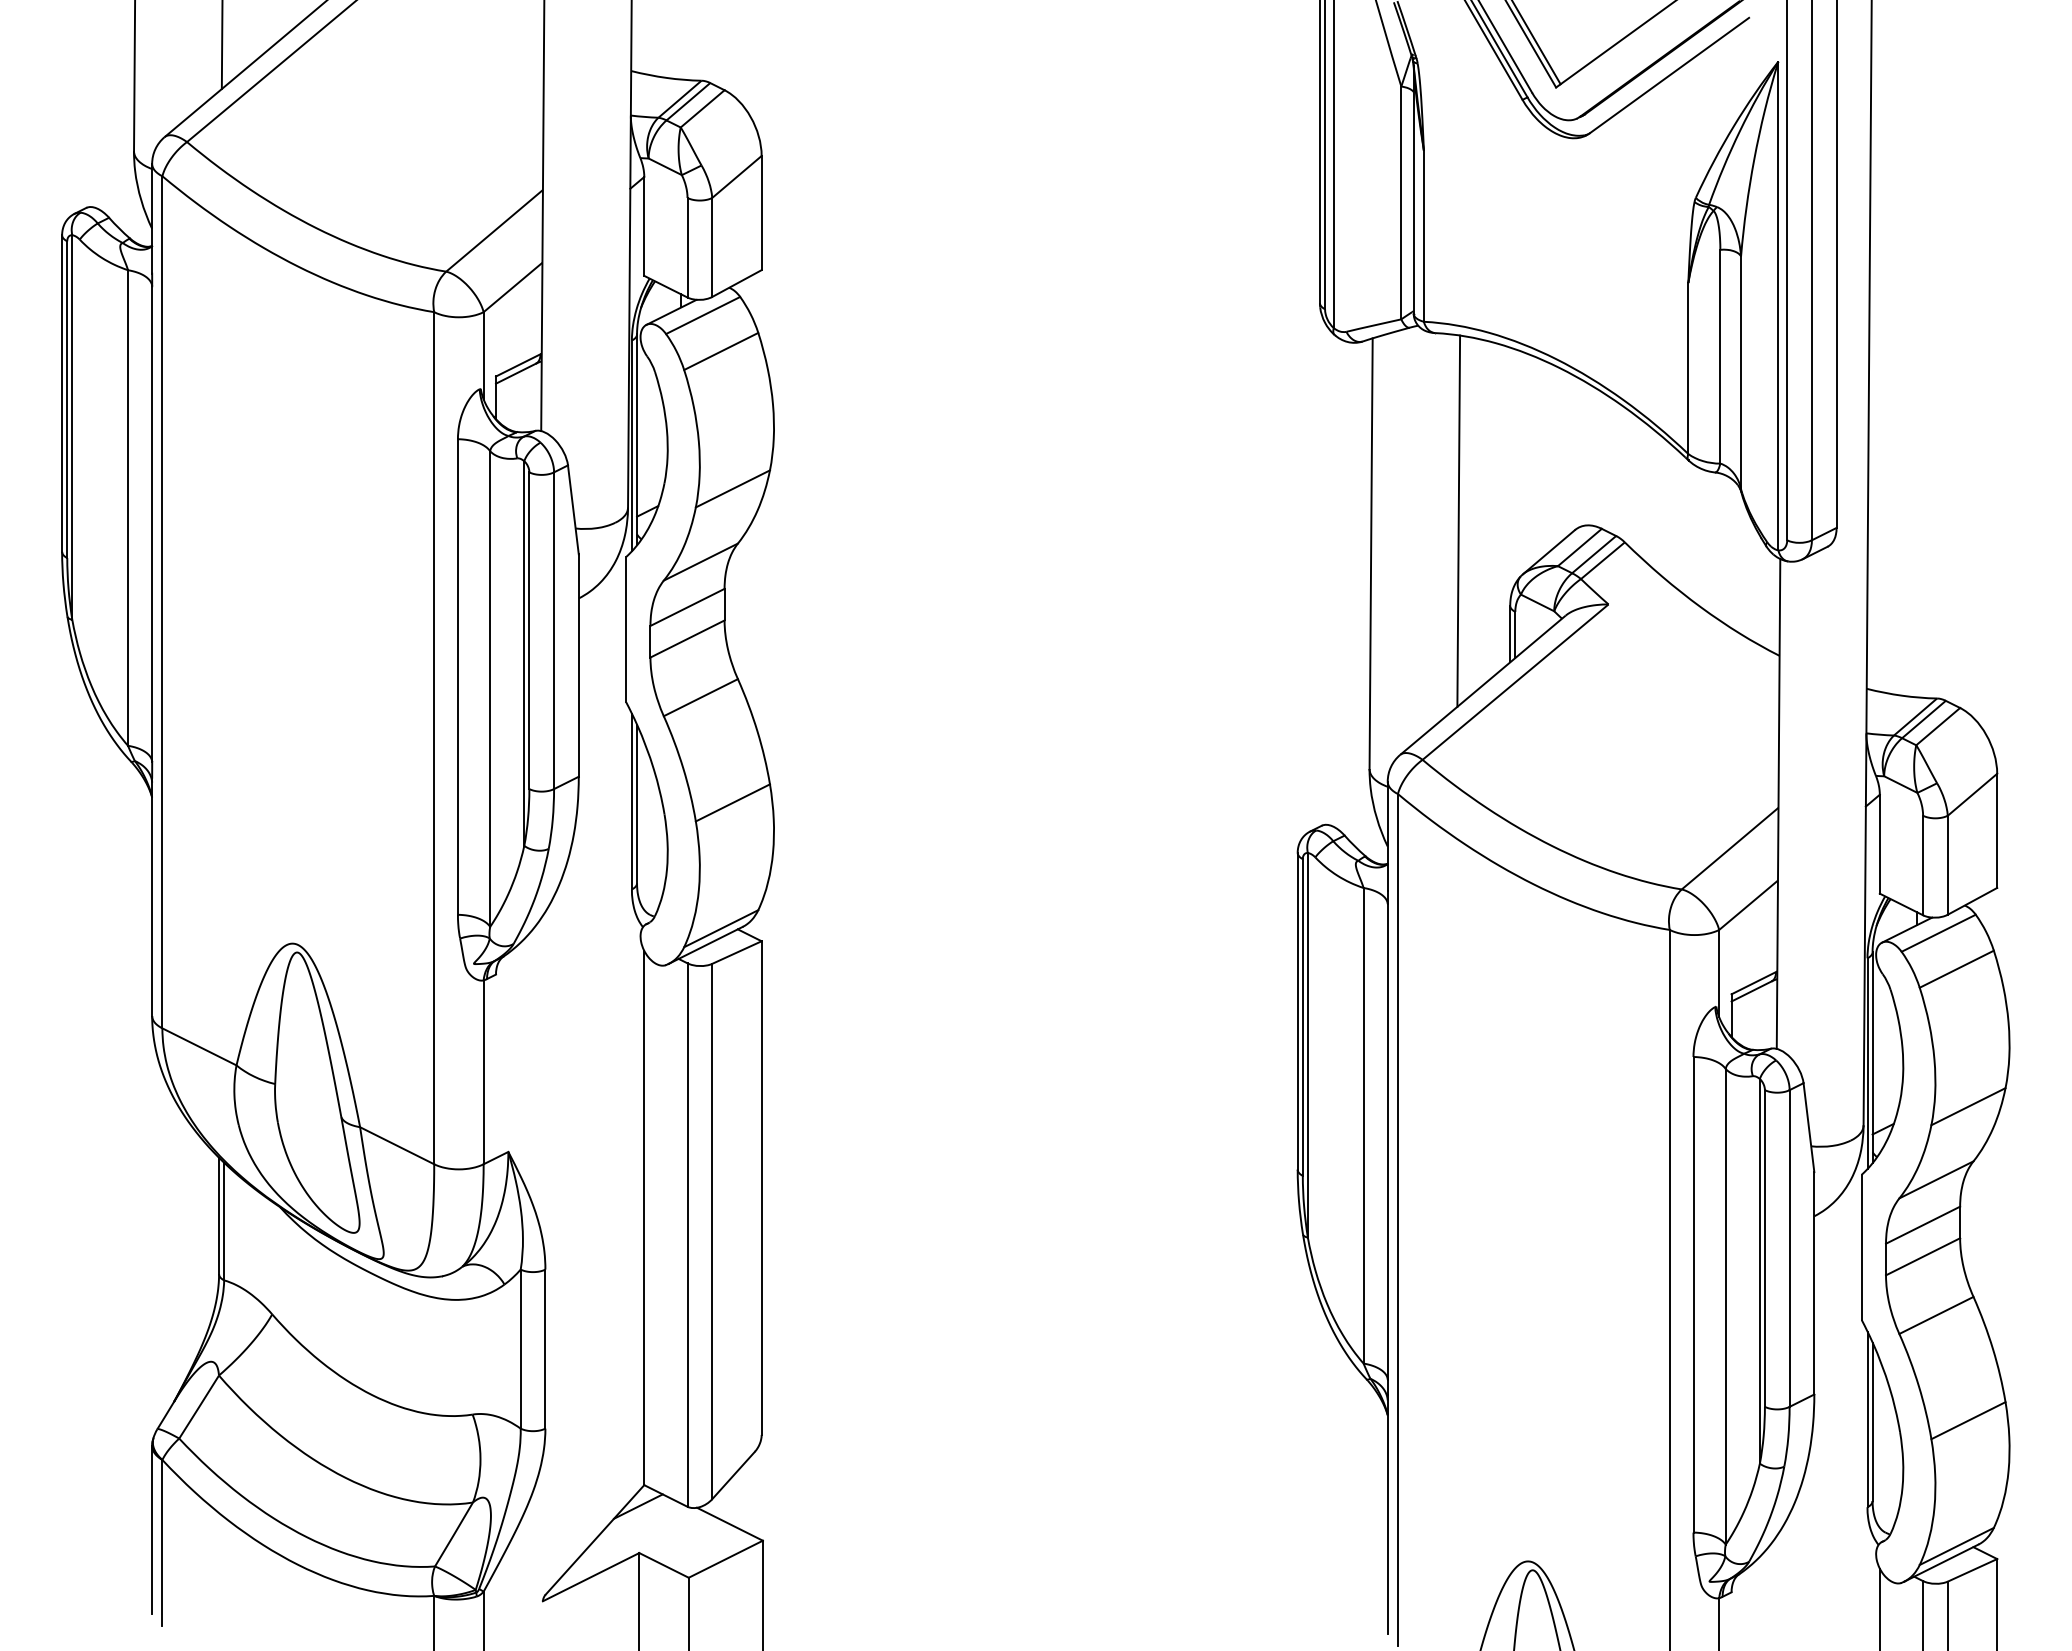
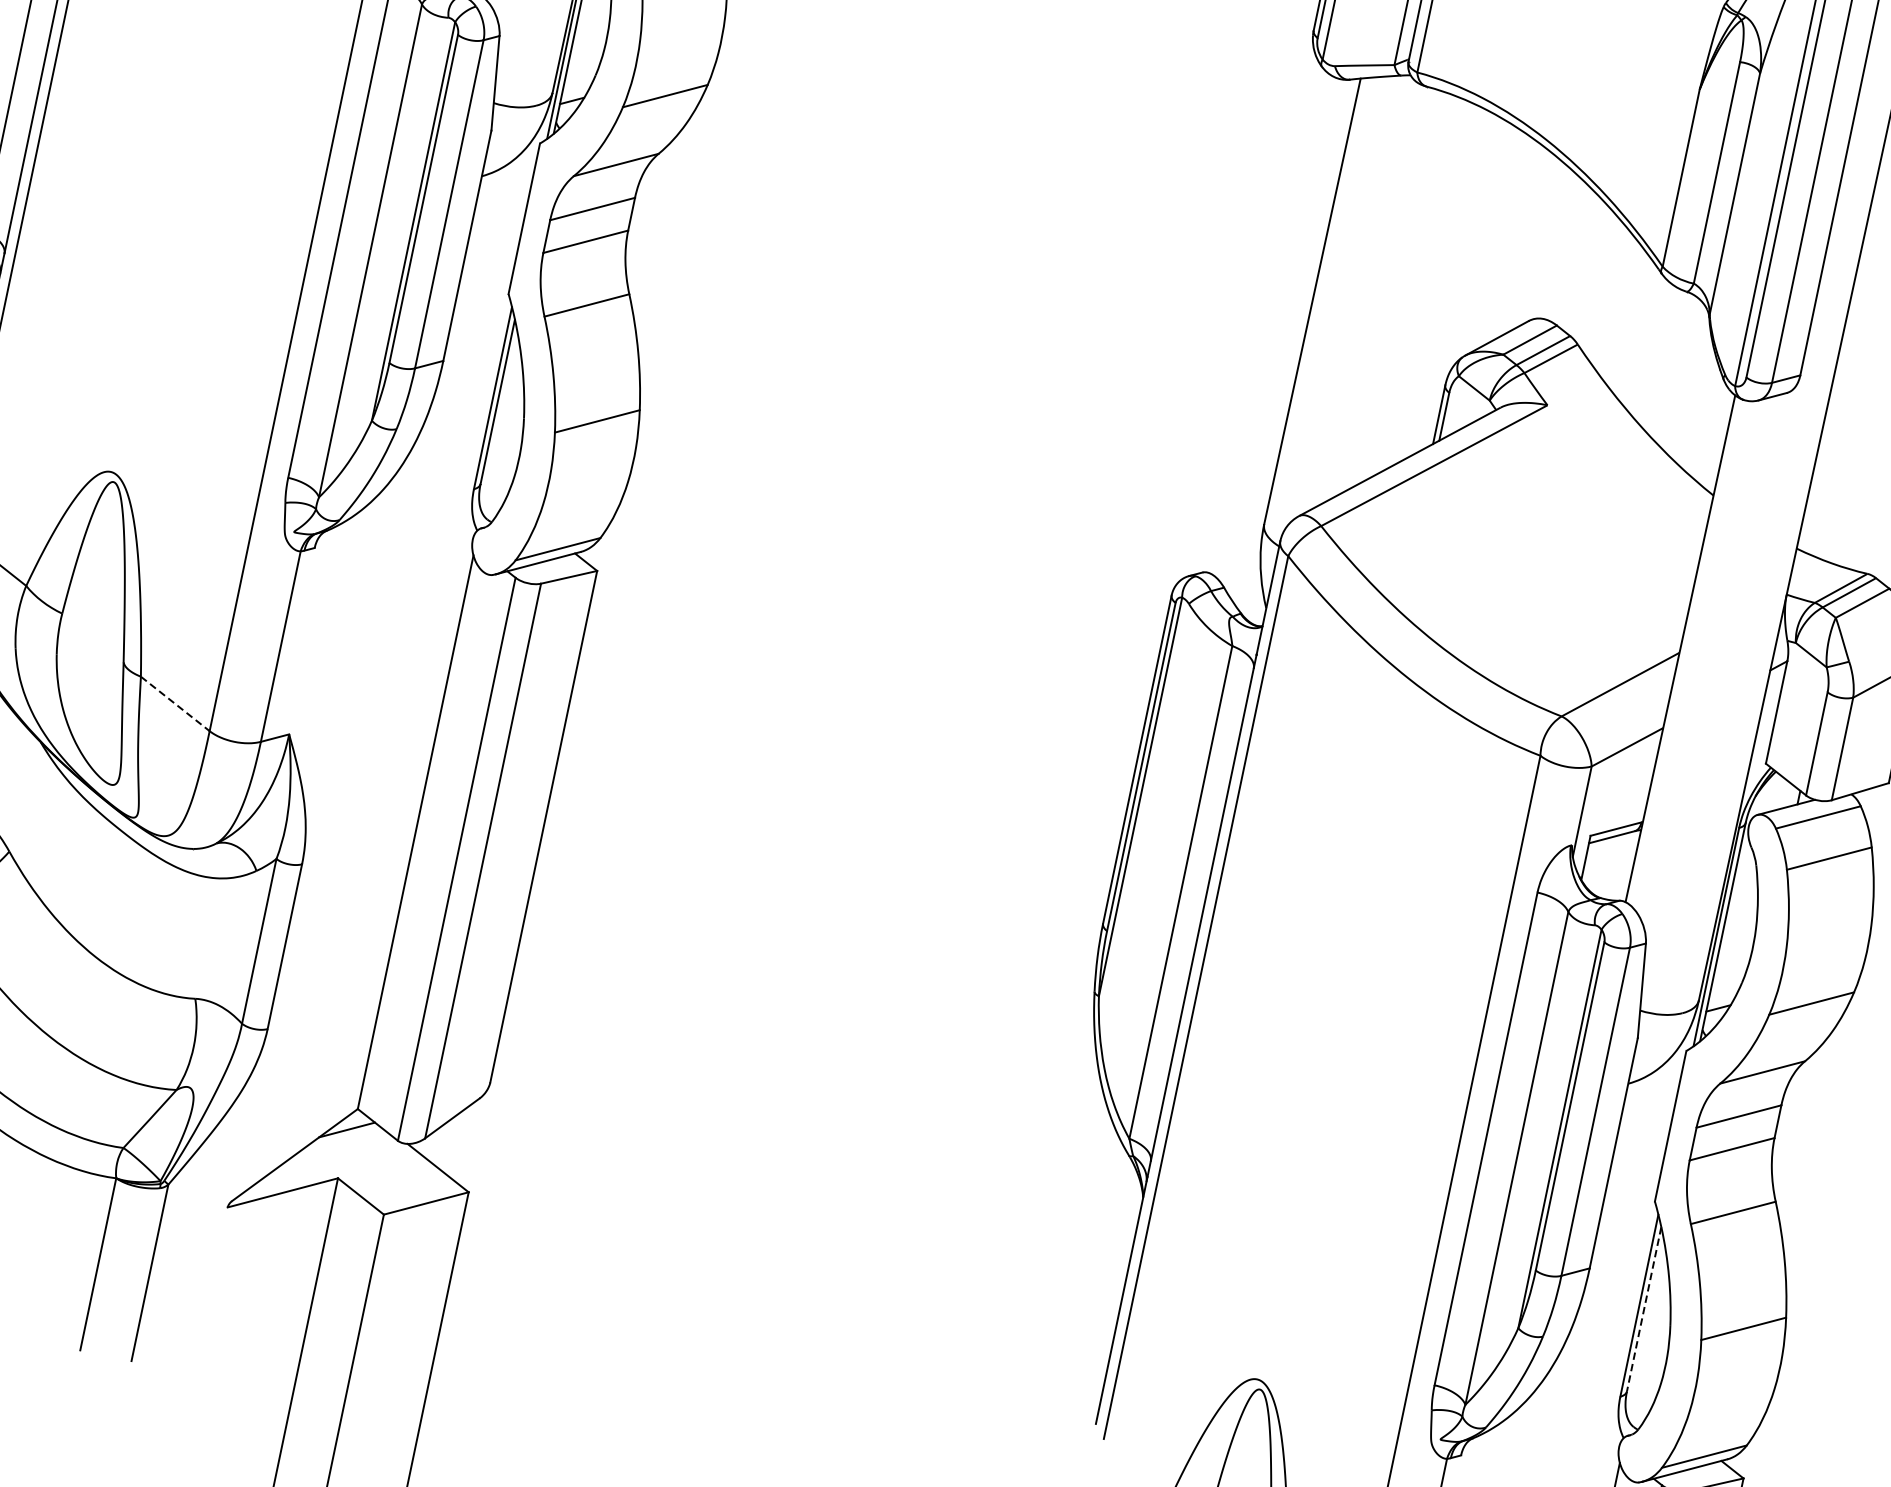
line: (1458, 520) -> (1410, 285), removed
line: (397, 1145) -> (175, 703), solid -> dashed
line: (1872, 1422) -> (1643, 1309), solid -> dashed

